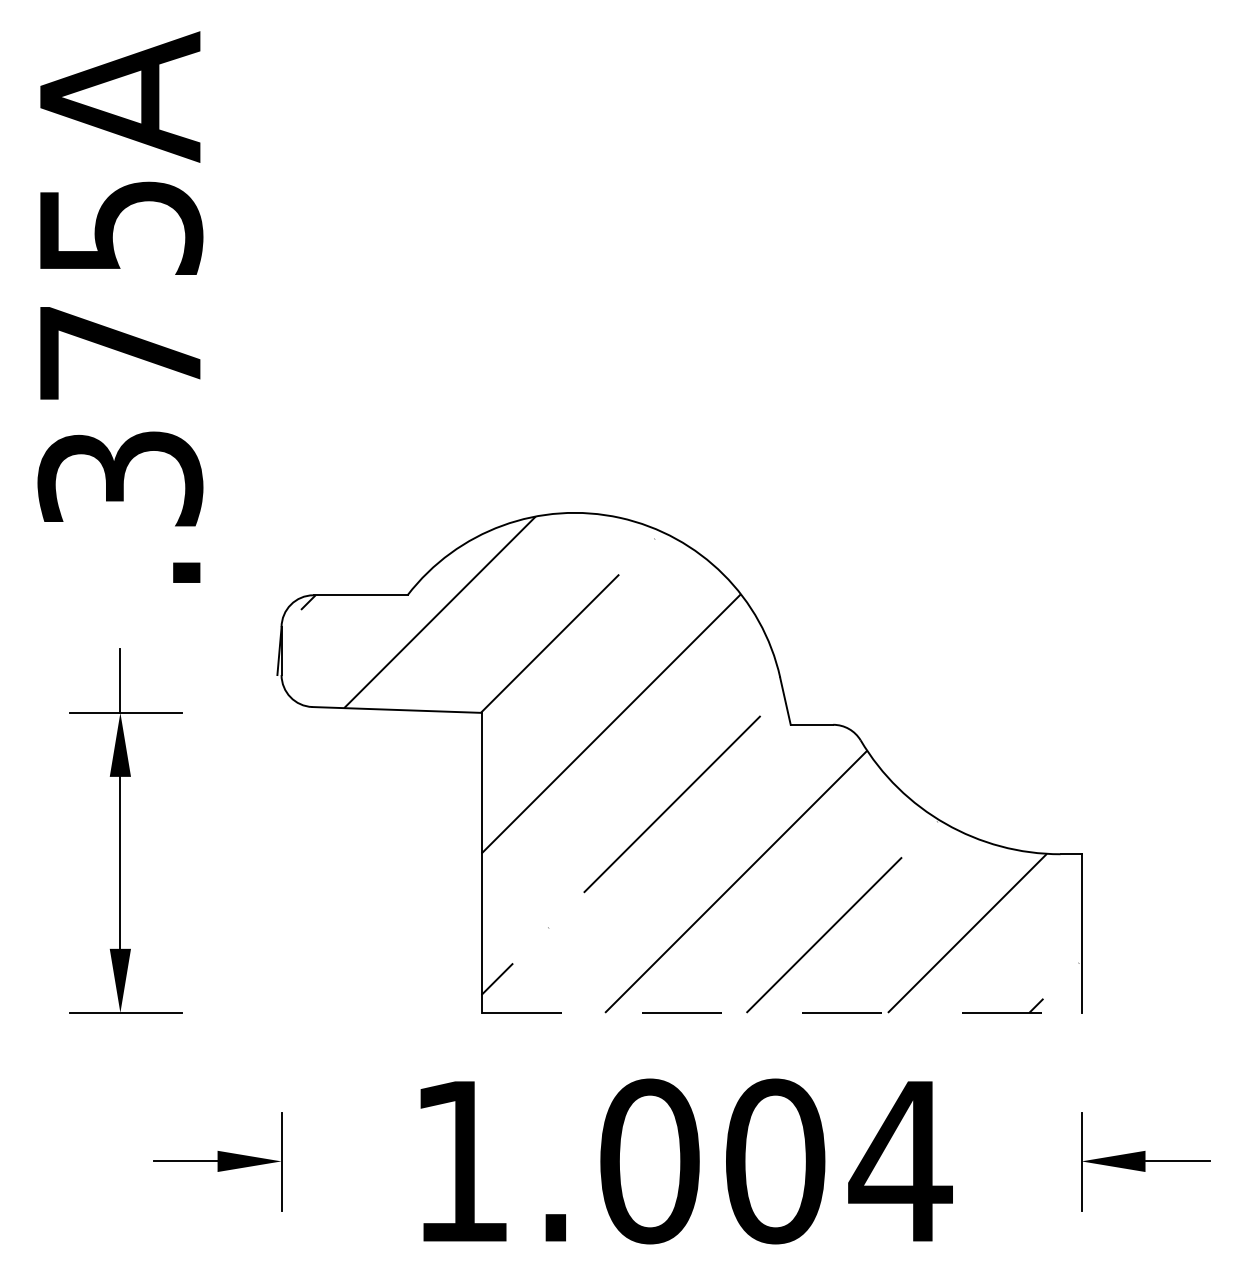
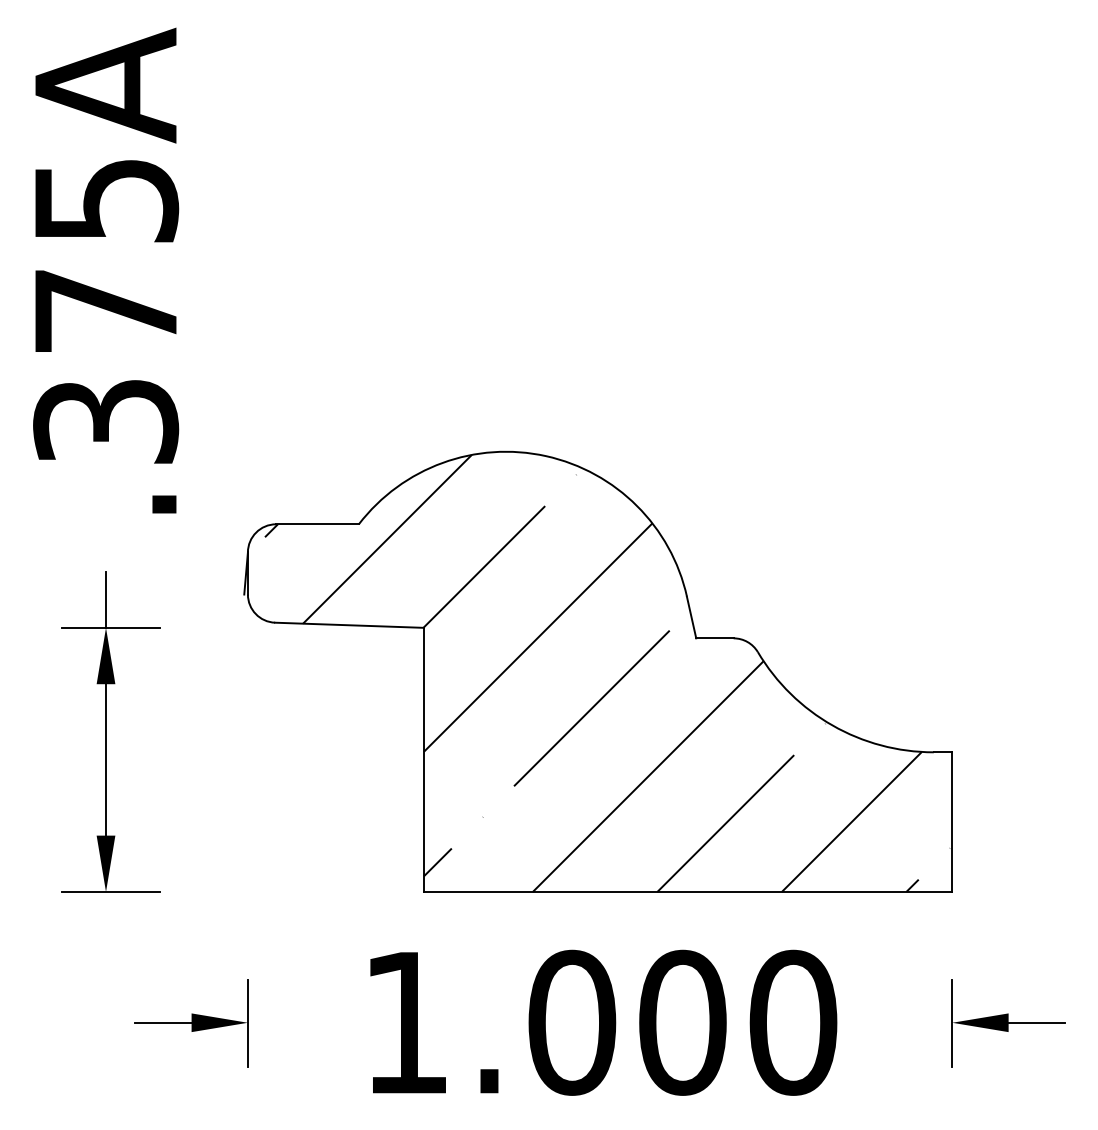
line: (781, 1012) -> (688, 891), dashed -> solid
text: (900, 1161) -> (792, 1022), 1.004 -> 1.000

